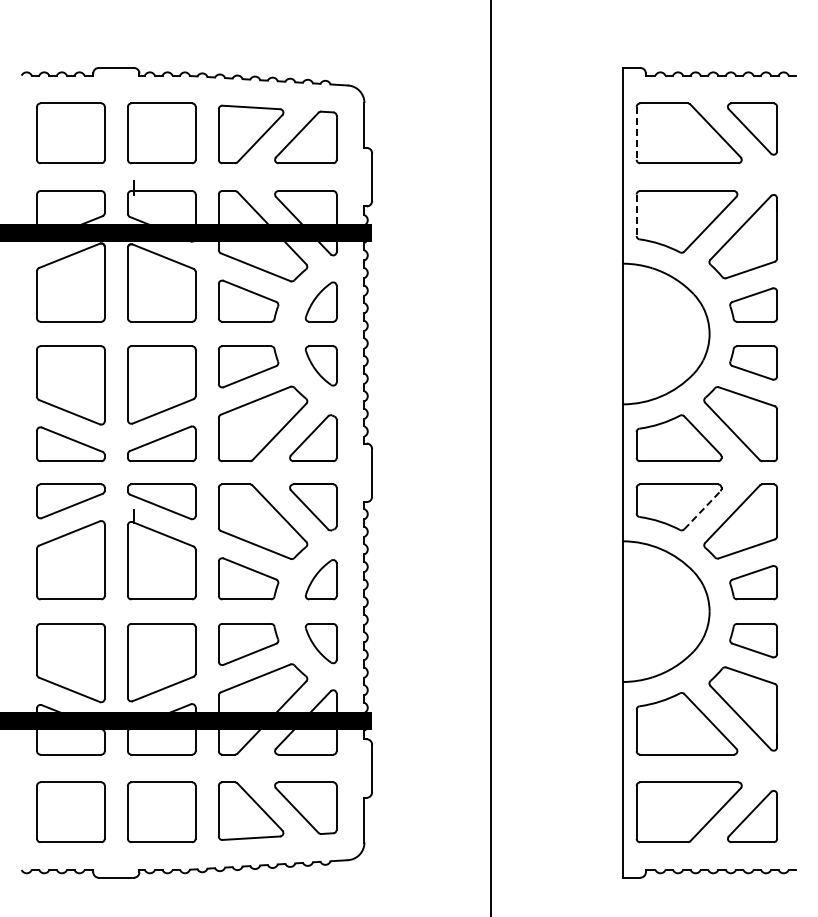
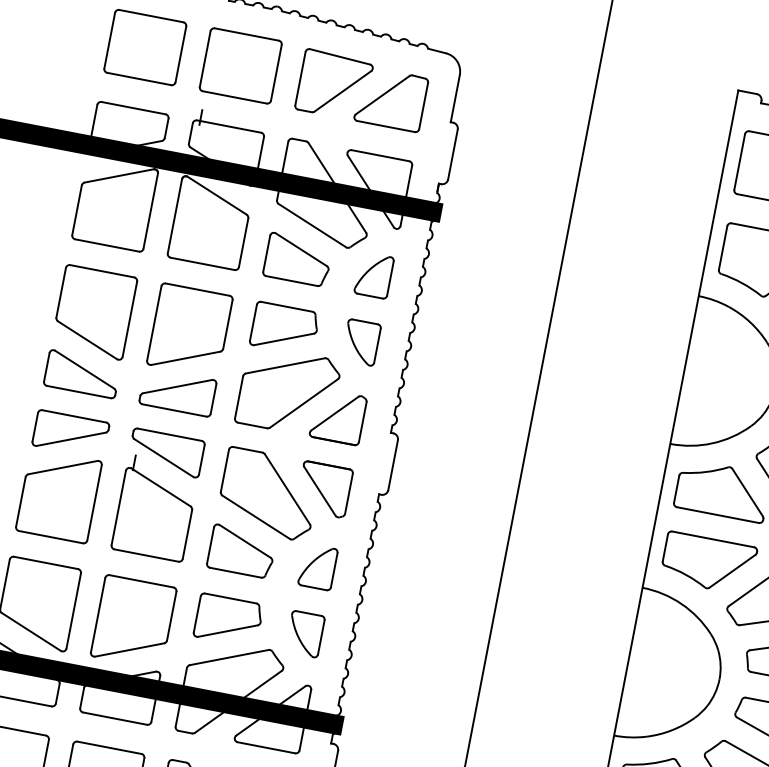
line: (636, 133) -> (739, 162), dashed -> solid
line: (636, 215) -> (722, 248), dashed -> solid
line: (702, 509) -> (732, 570), dashed -> solid

